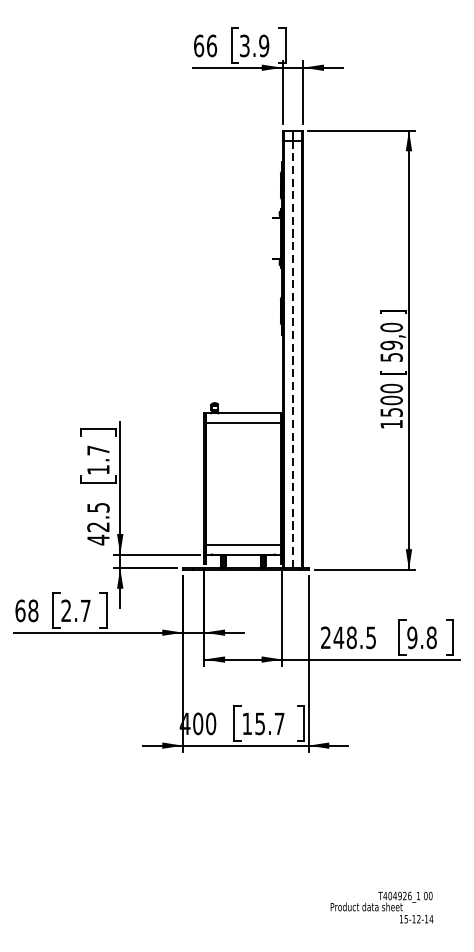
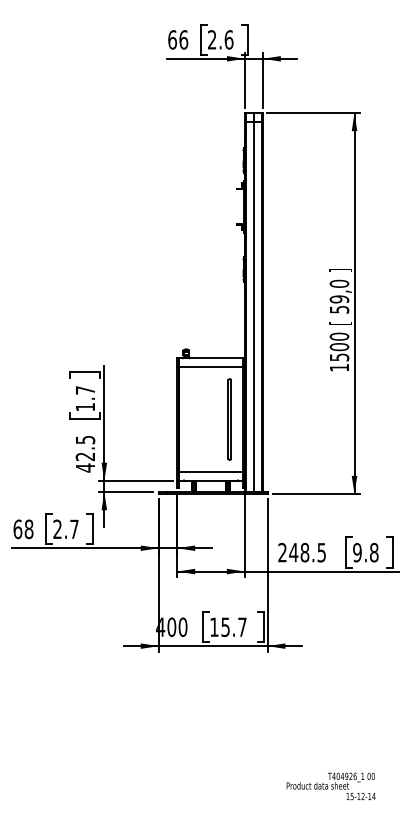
text: (254, 45) -> (220, 39), 3.9 -> 2.6
line: (292, 354) -> (253, 307), dashed -> solid
line: (263, 484) -> (228, 419), added

